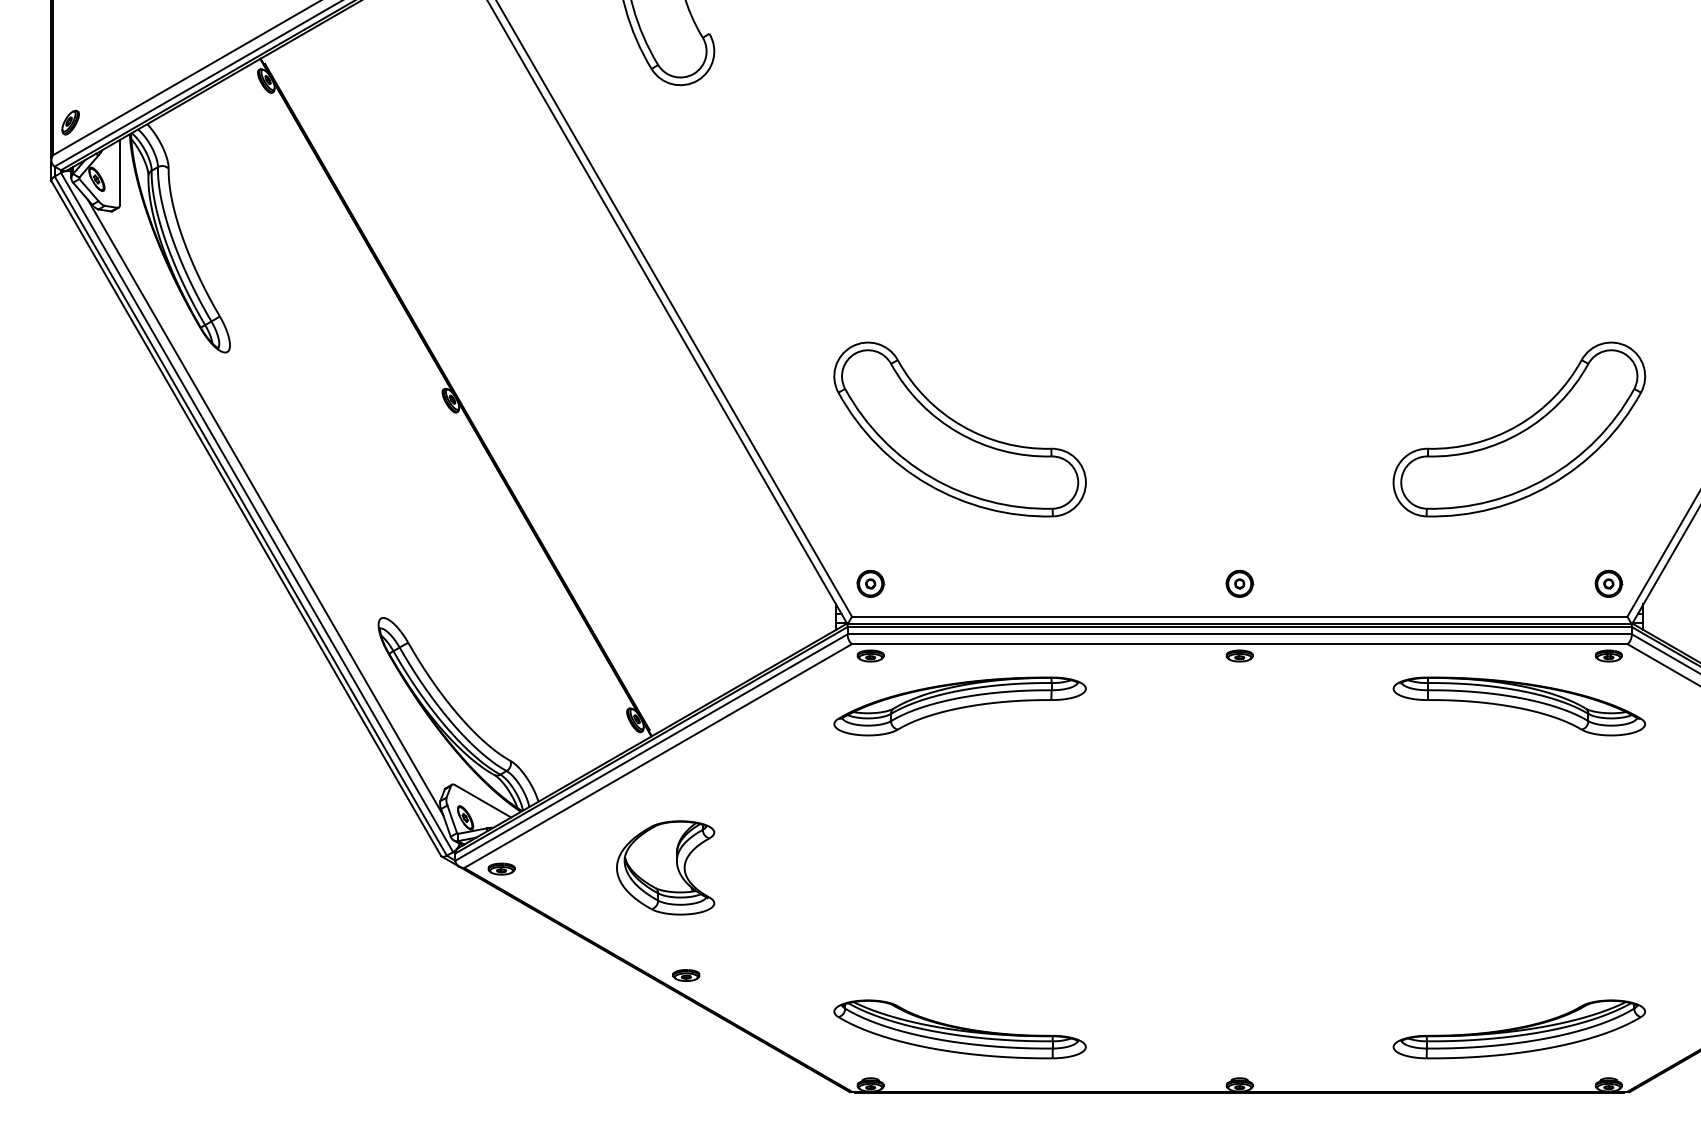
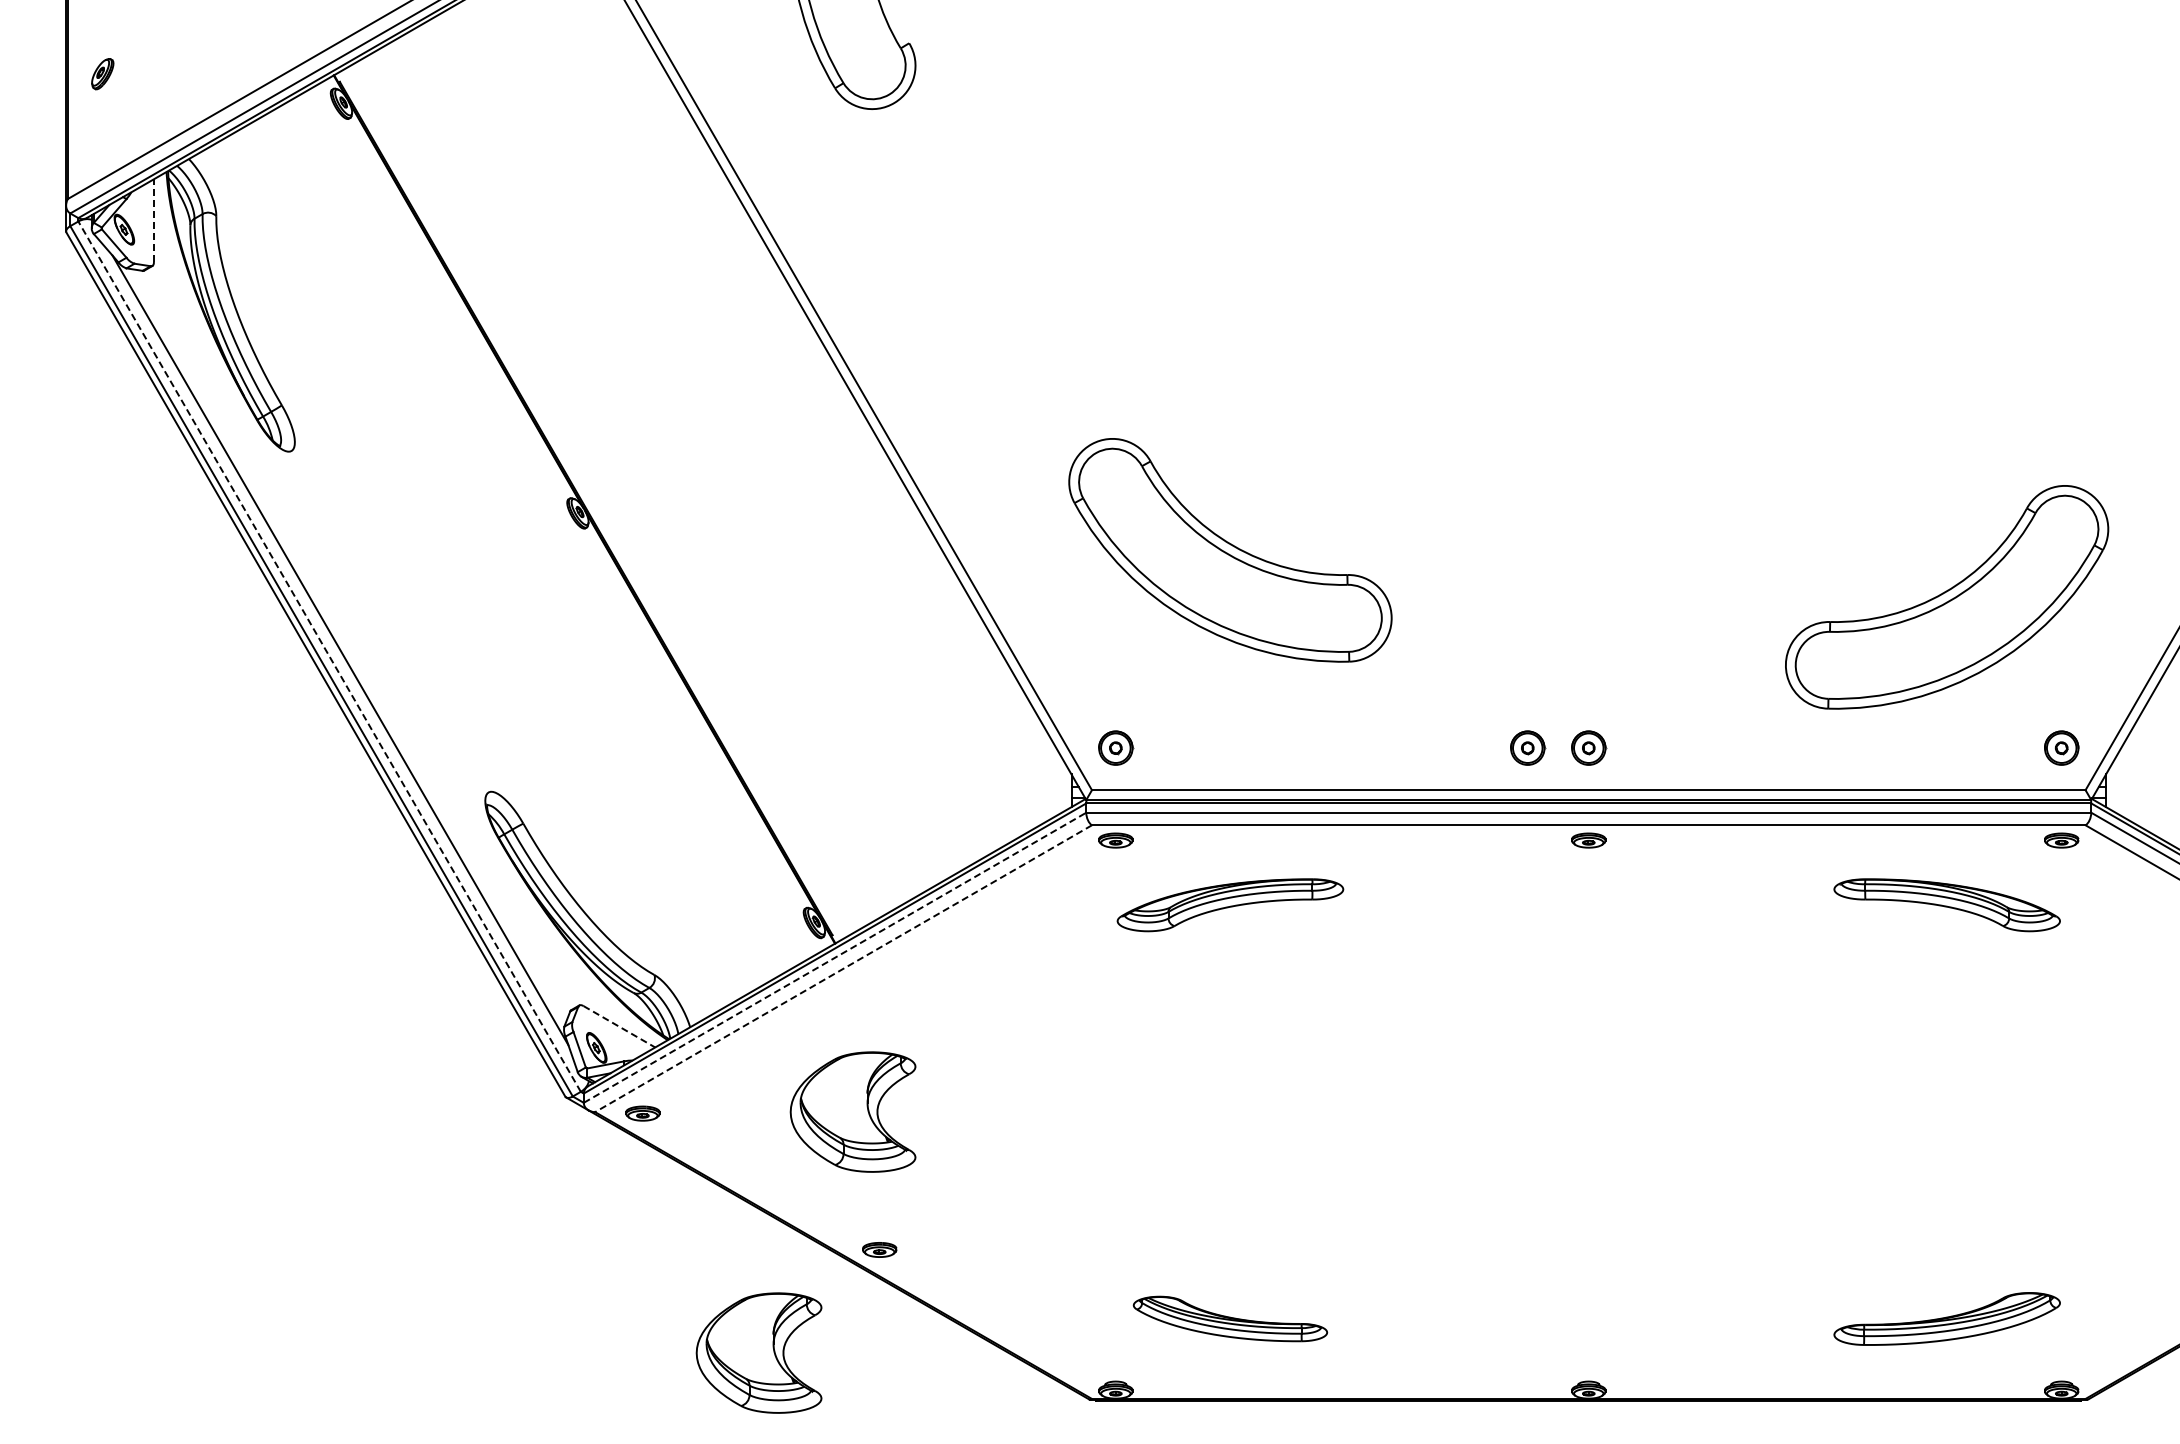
part: (70, 122) -> (102, 74), moved
line: (119, 172) -> (153, 220), solid -> dashed
part: (1519, 429) -> (1947, 597), moved
line: (257, 512) -> (329, 656), solid -> dashed
part: (1192, 583) -> (1528, 747), added
part: (960, 706) -> (1230, 905), size x0.7
part: (1519, 706) -> (1947, 905), size x0.7
line: (651, 747) -> (835, 957), solid -> dashed
line: (658, 755) -> (843, 968), solid -> dashed
line: (483, 801) -> (619, 1027), solid -> dashed
part: (960, 1029) -> (1230, 1318), size x0.6
part: (1519, 1029) -> (1947, 1318), size x0.7
part: (591, 1055) -> (758, 1352), added

